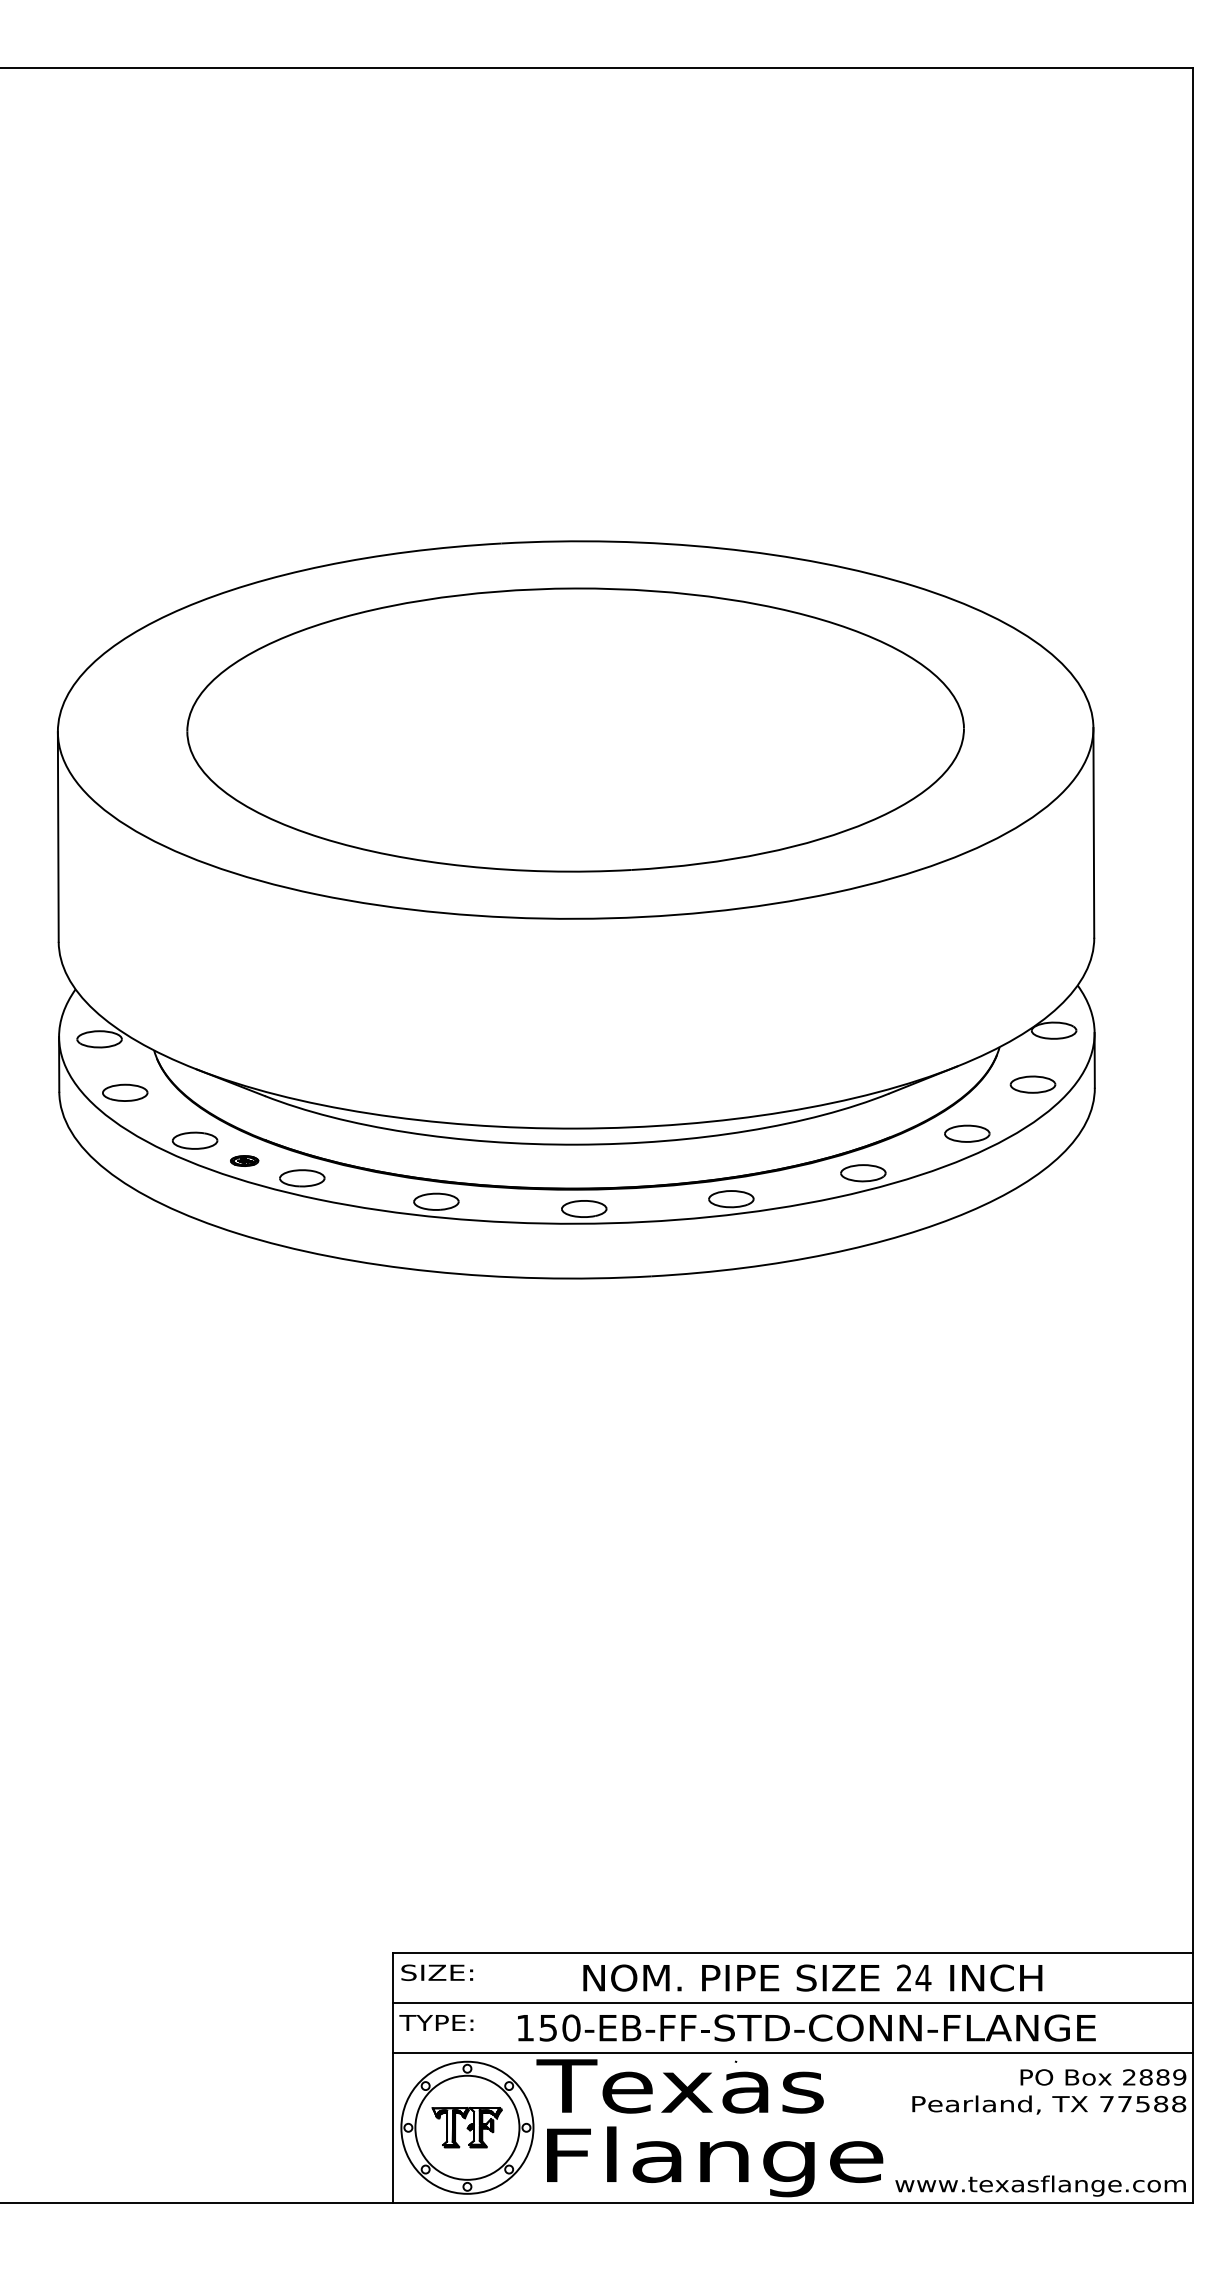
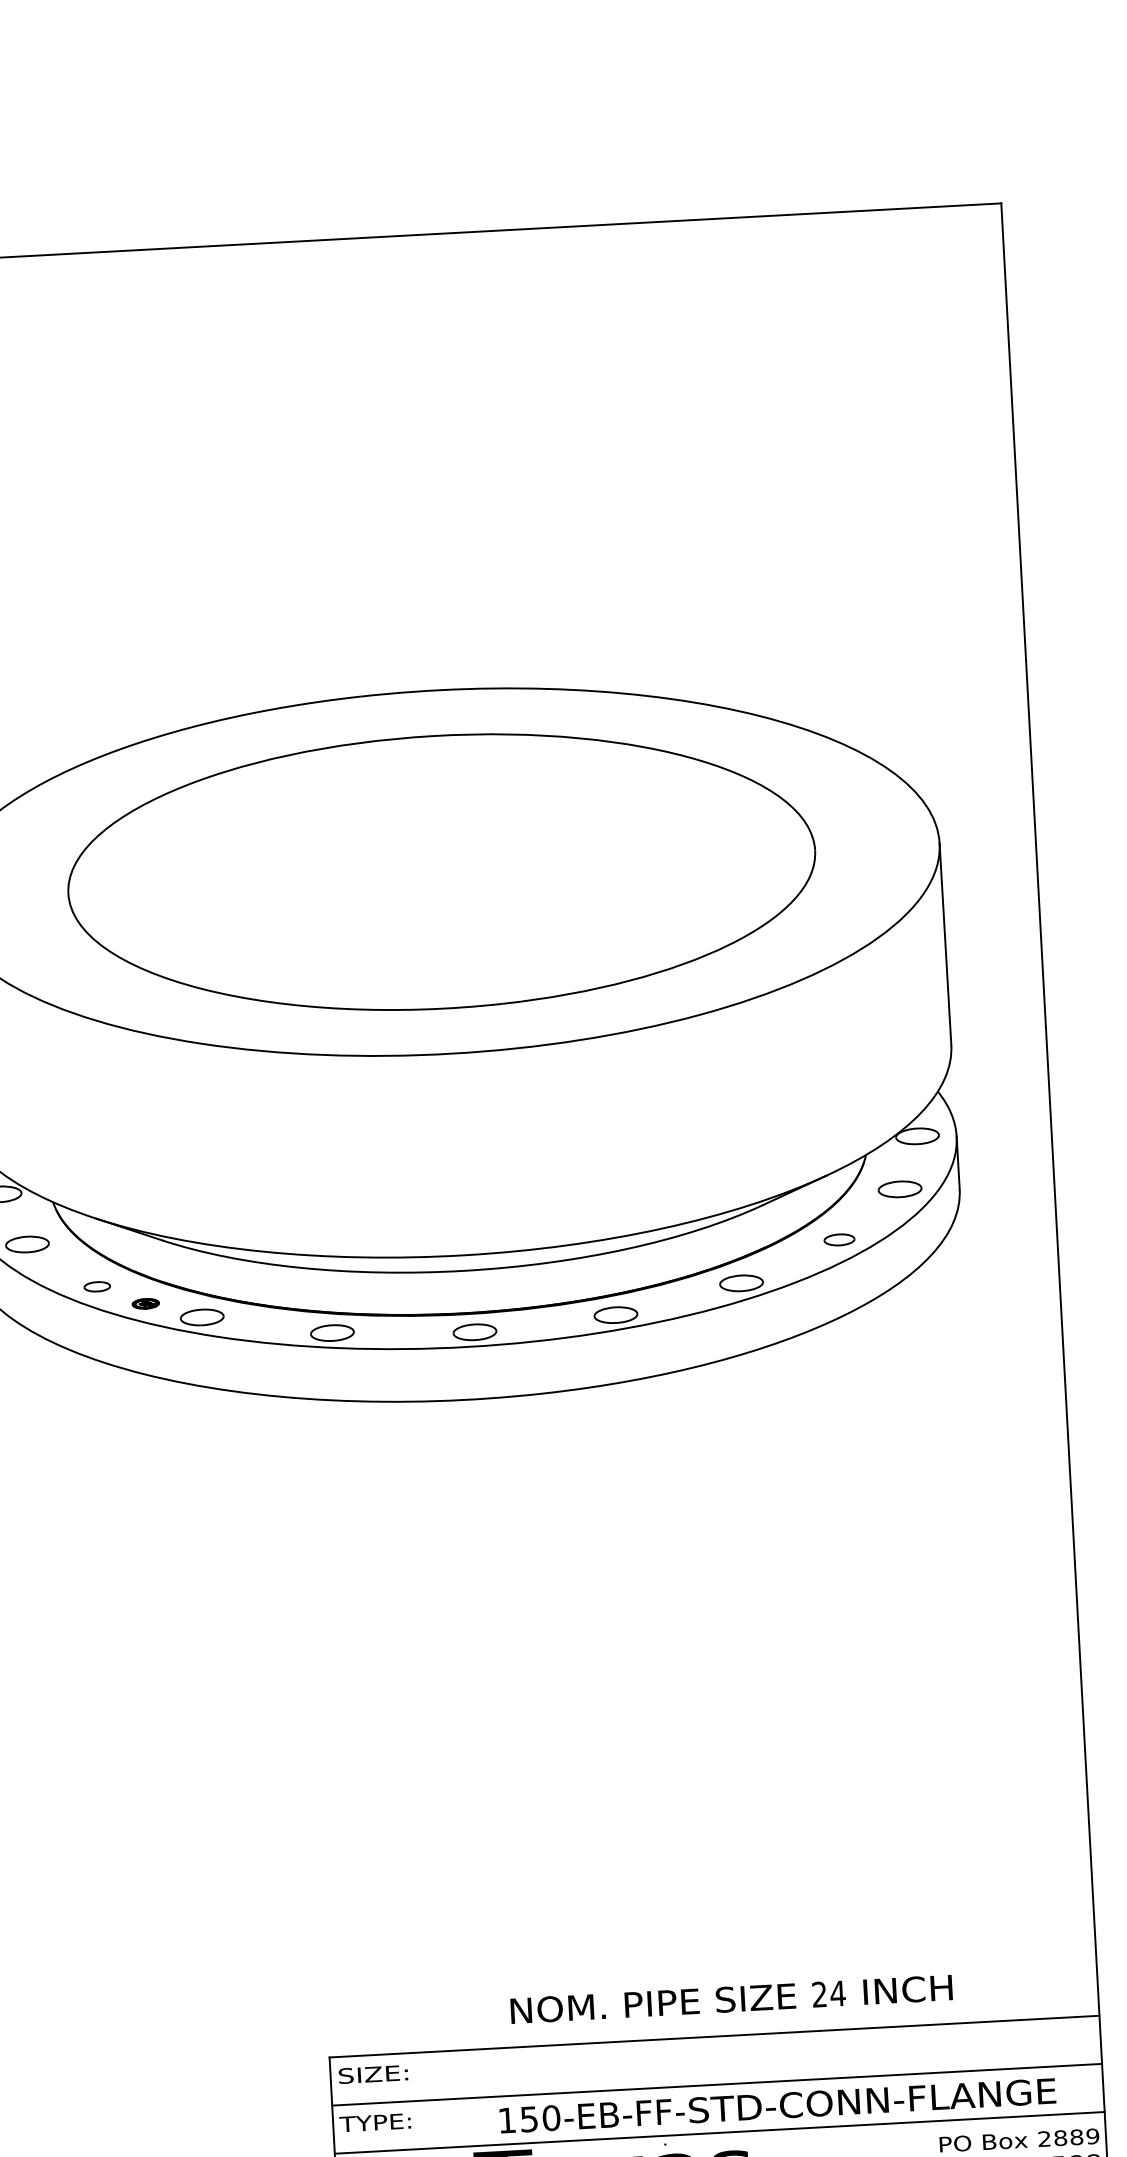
part: (967, 1133) -> (839, 1239), size x0.7
part: (195, 1140) -> (97, 1286), size x0.6
text: (812, 1977) -> (731, 1998), moved
text: (806, 2027) -> (777, 2105), moved

